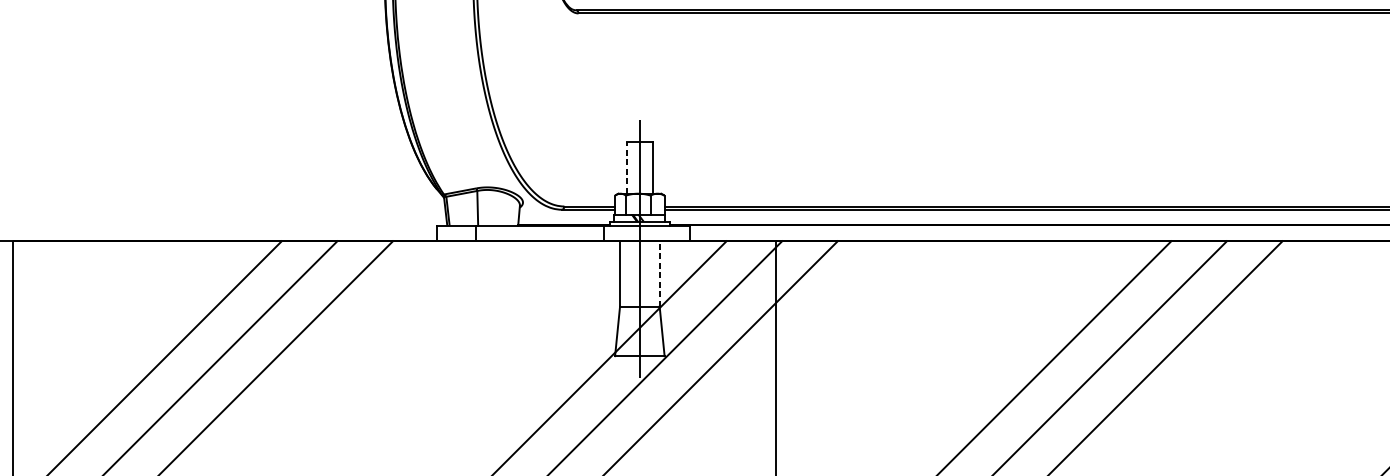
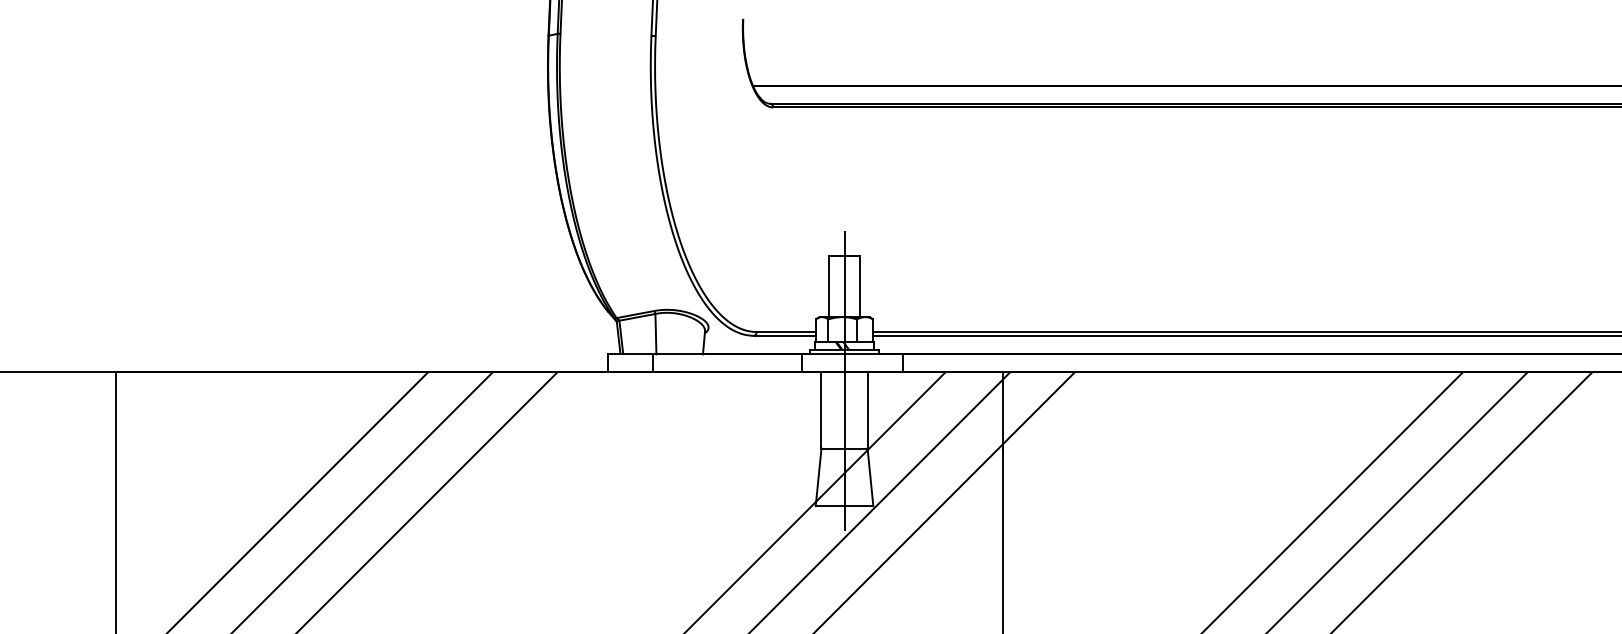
line: (626, 167) -> (829, 286), dashed -> solid
line: (659, 273) -> (867, 409), dashed -> solid

